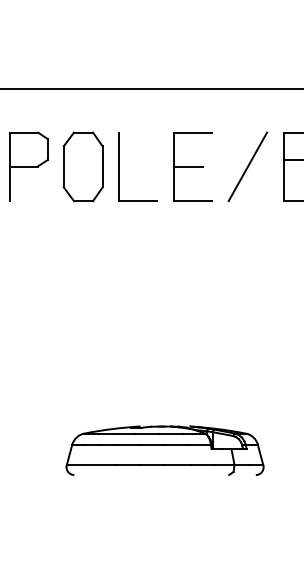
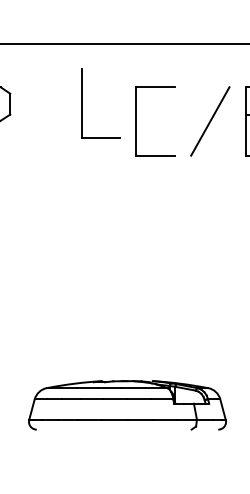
part: (82, 166) -> (44, 121), removed
part: (119, 166) -> (81, 103), moved
line: (187, 166) -> (149, 121), removed

